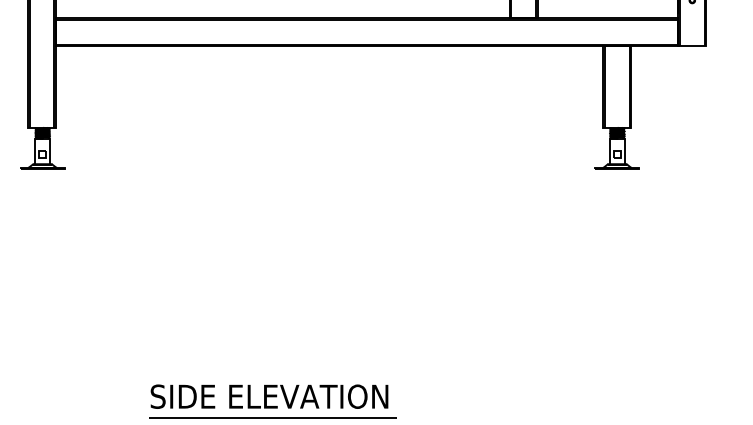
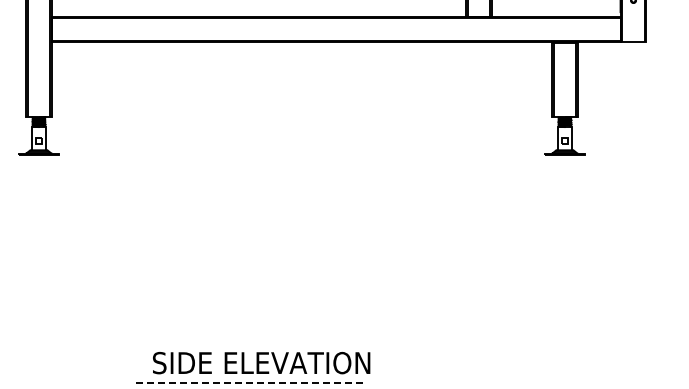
text: (269, 397) -> (261, 363), moved
line: (272, 417) -> (249, 382), solid -> dashed

